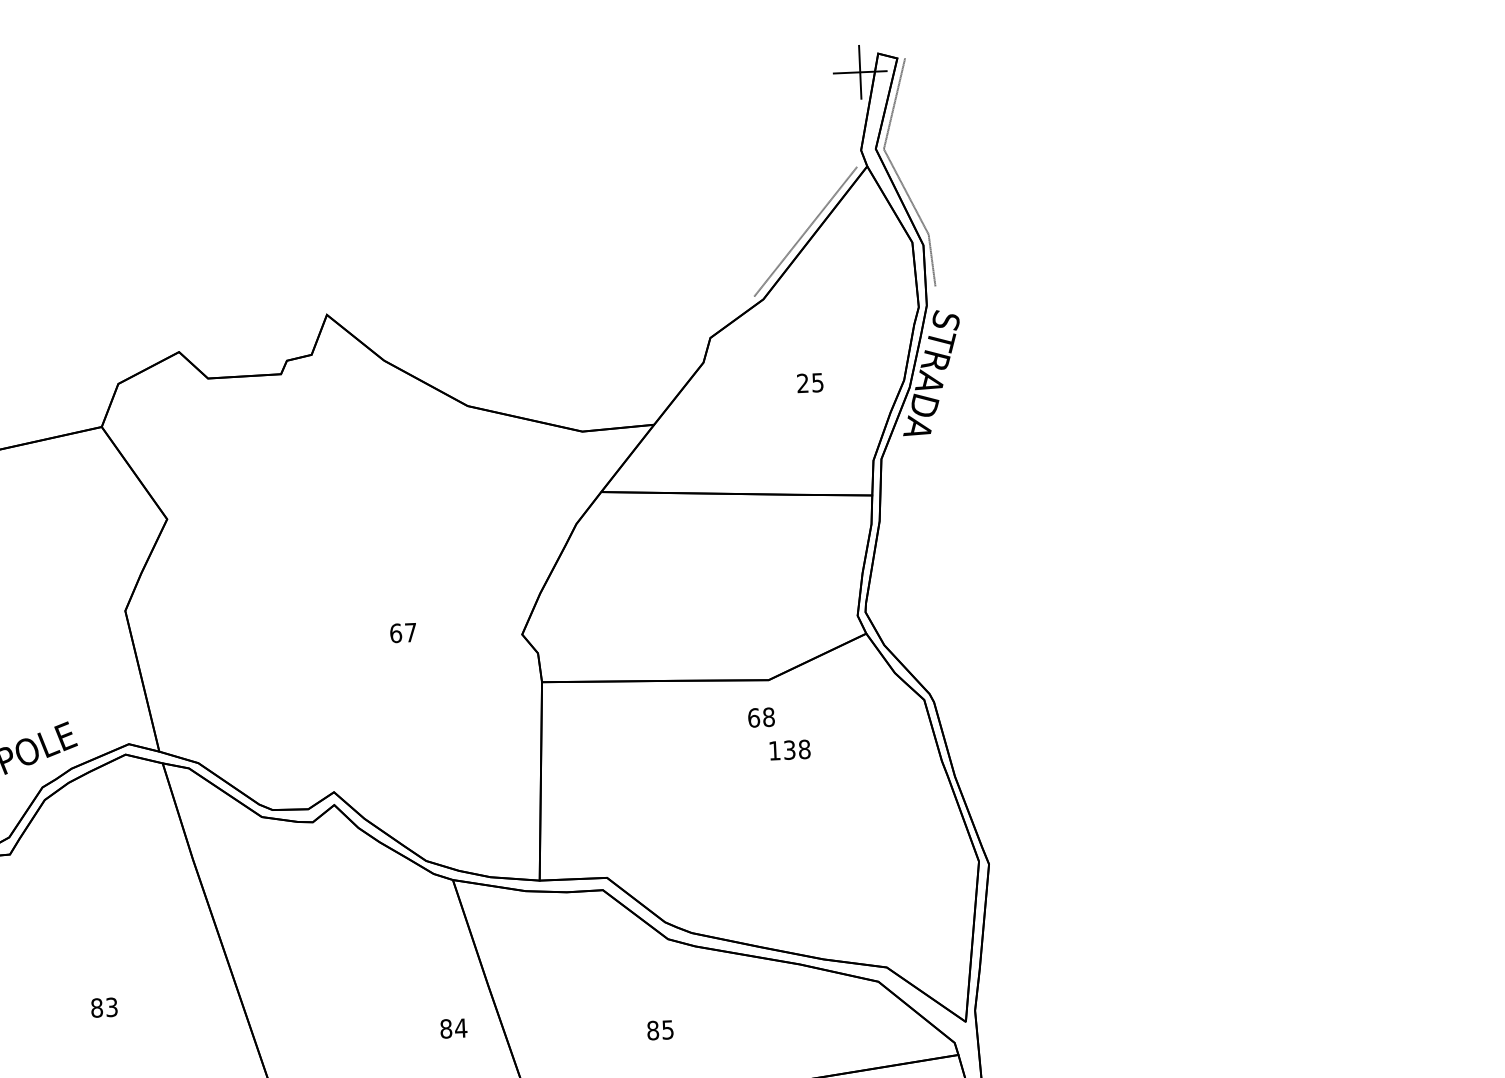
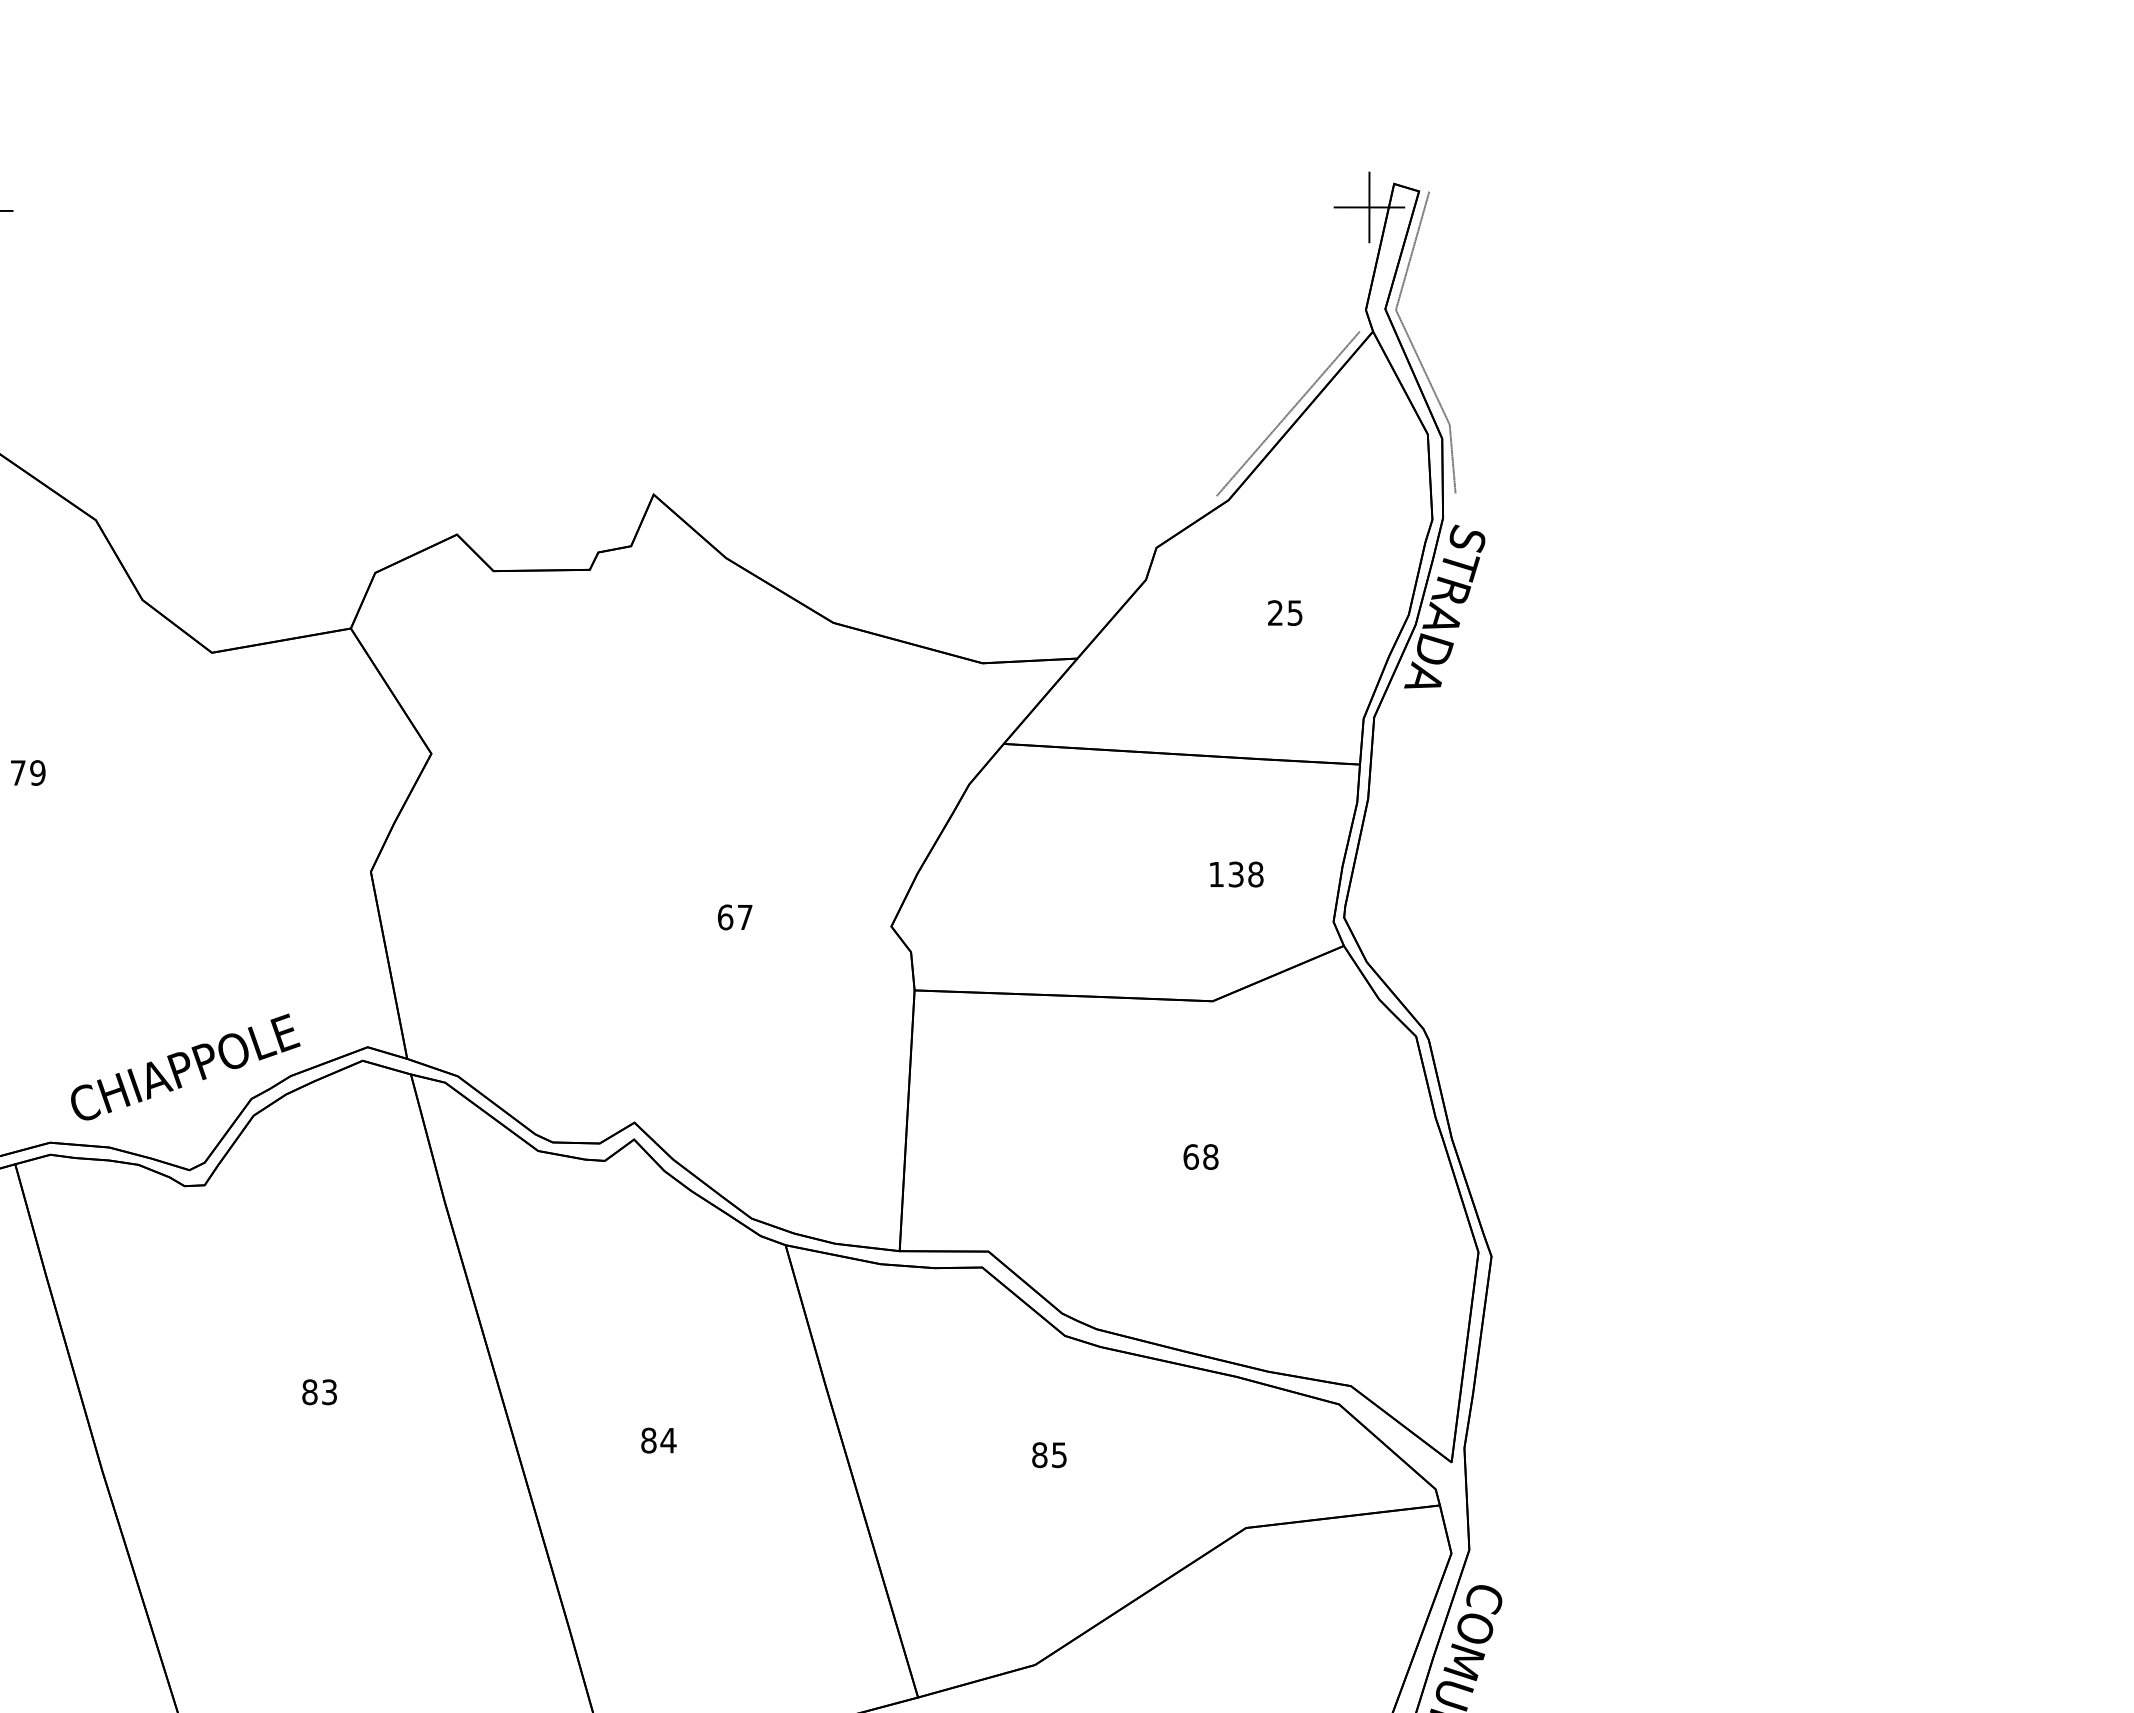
text: (761, 717) -> (1200, 1156), moved
text: (789, 750) -> (1236, 874), moved
text: (453, 1028) -> (658, 1440), moved

